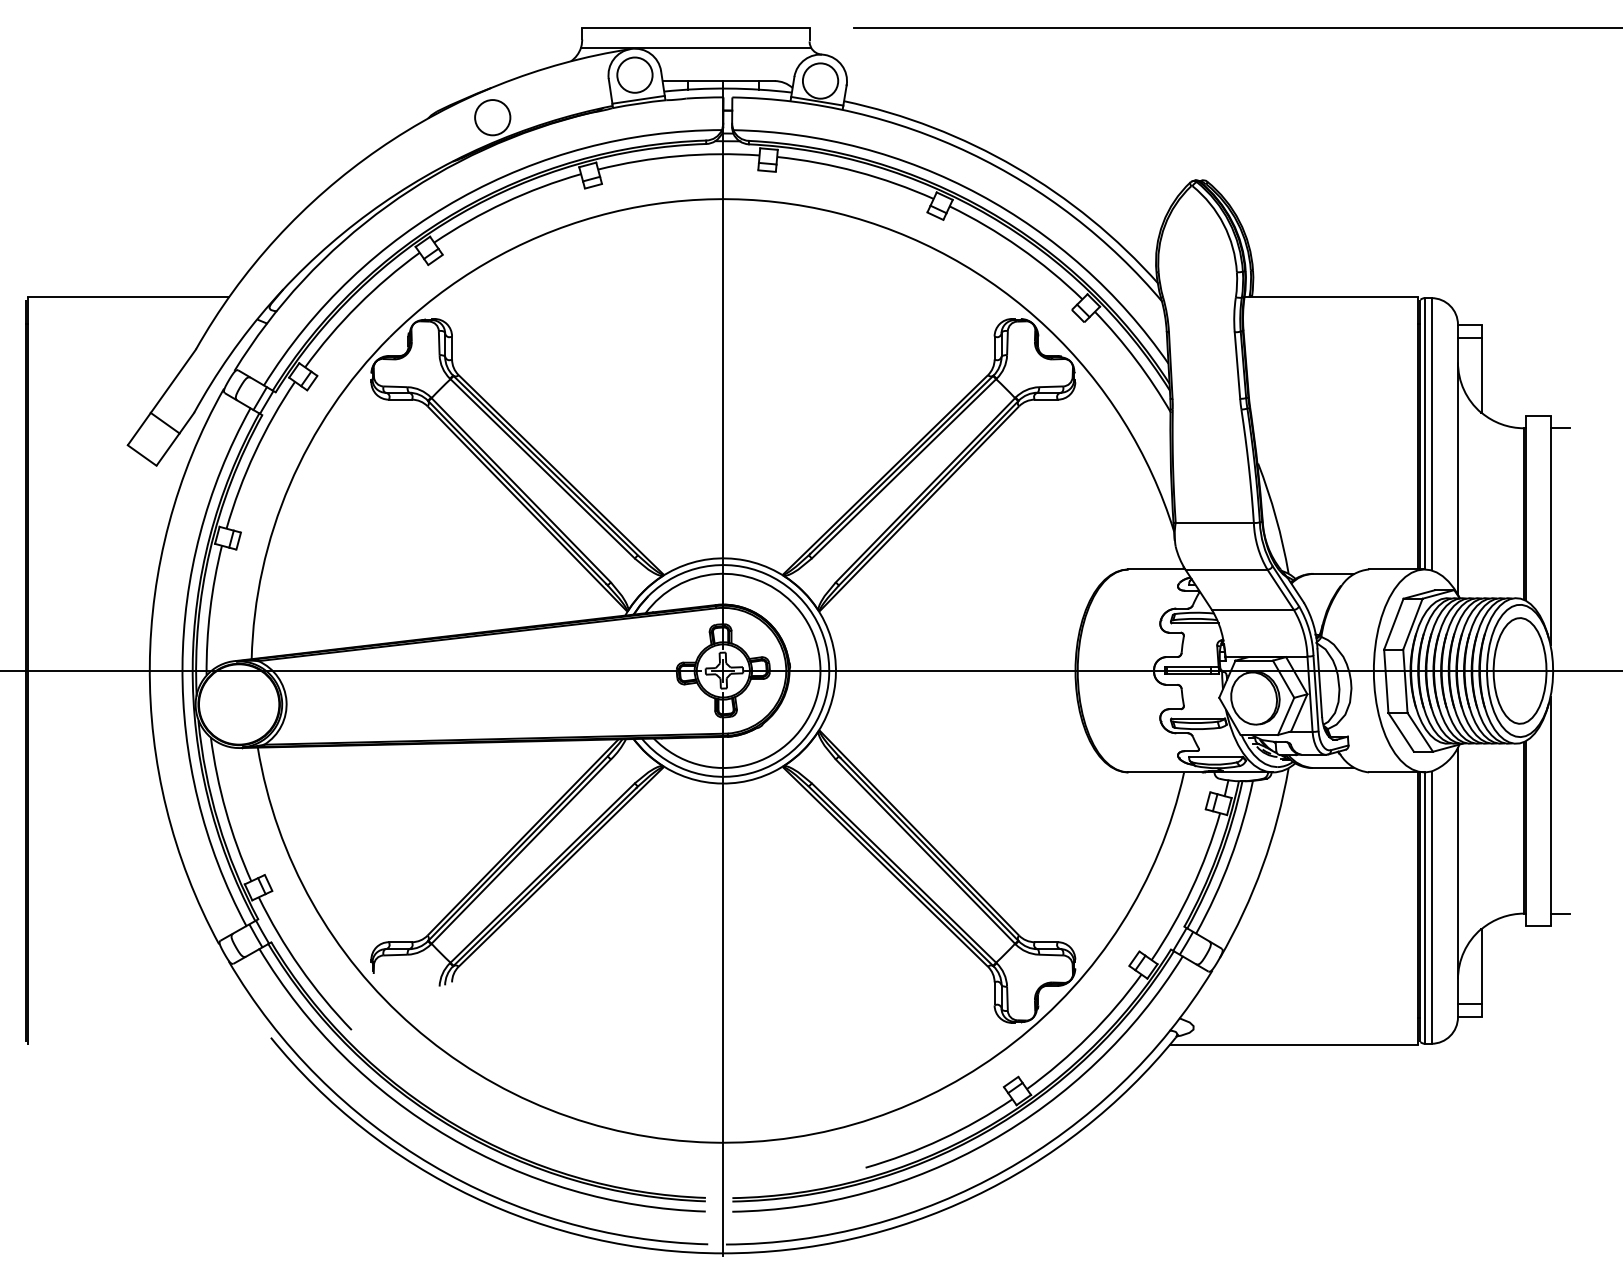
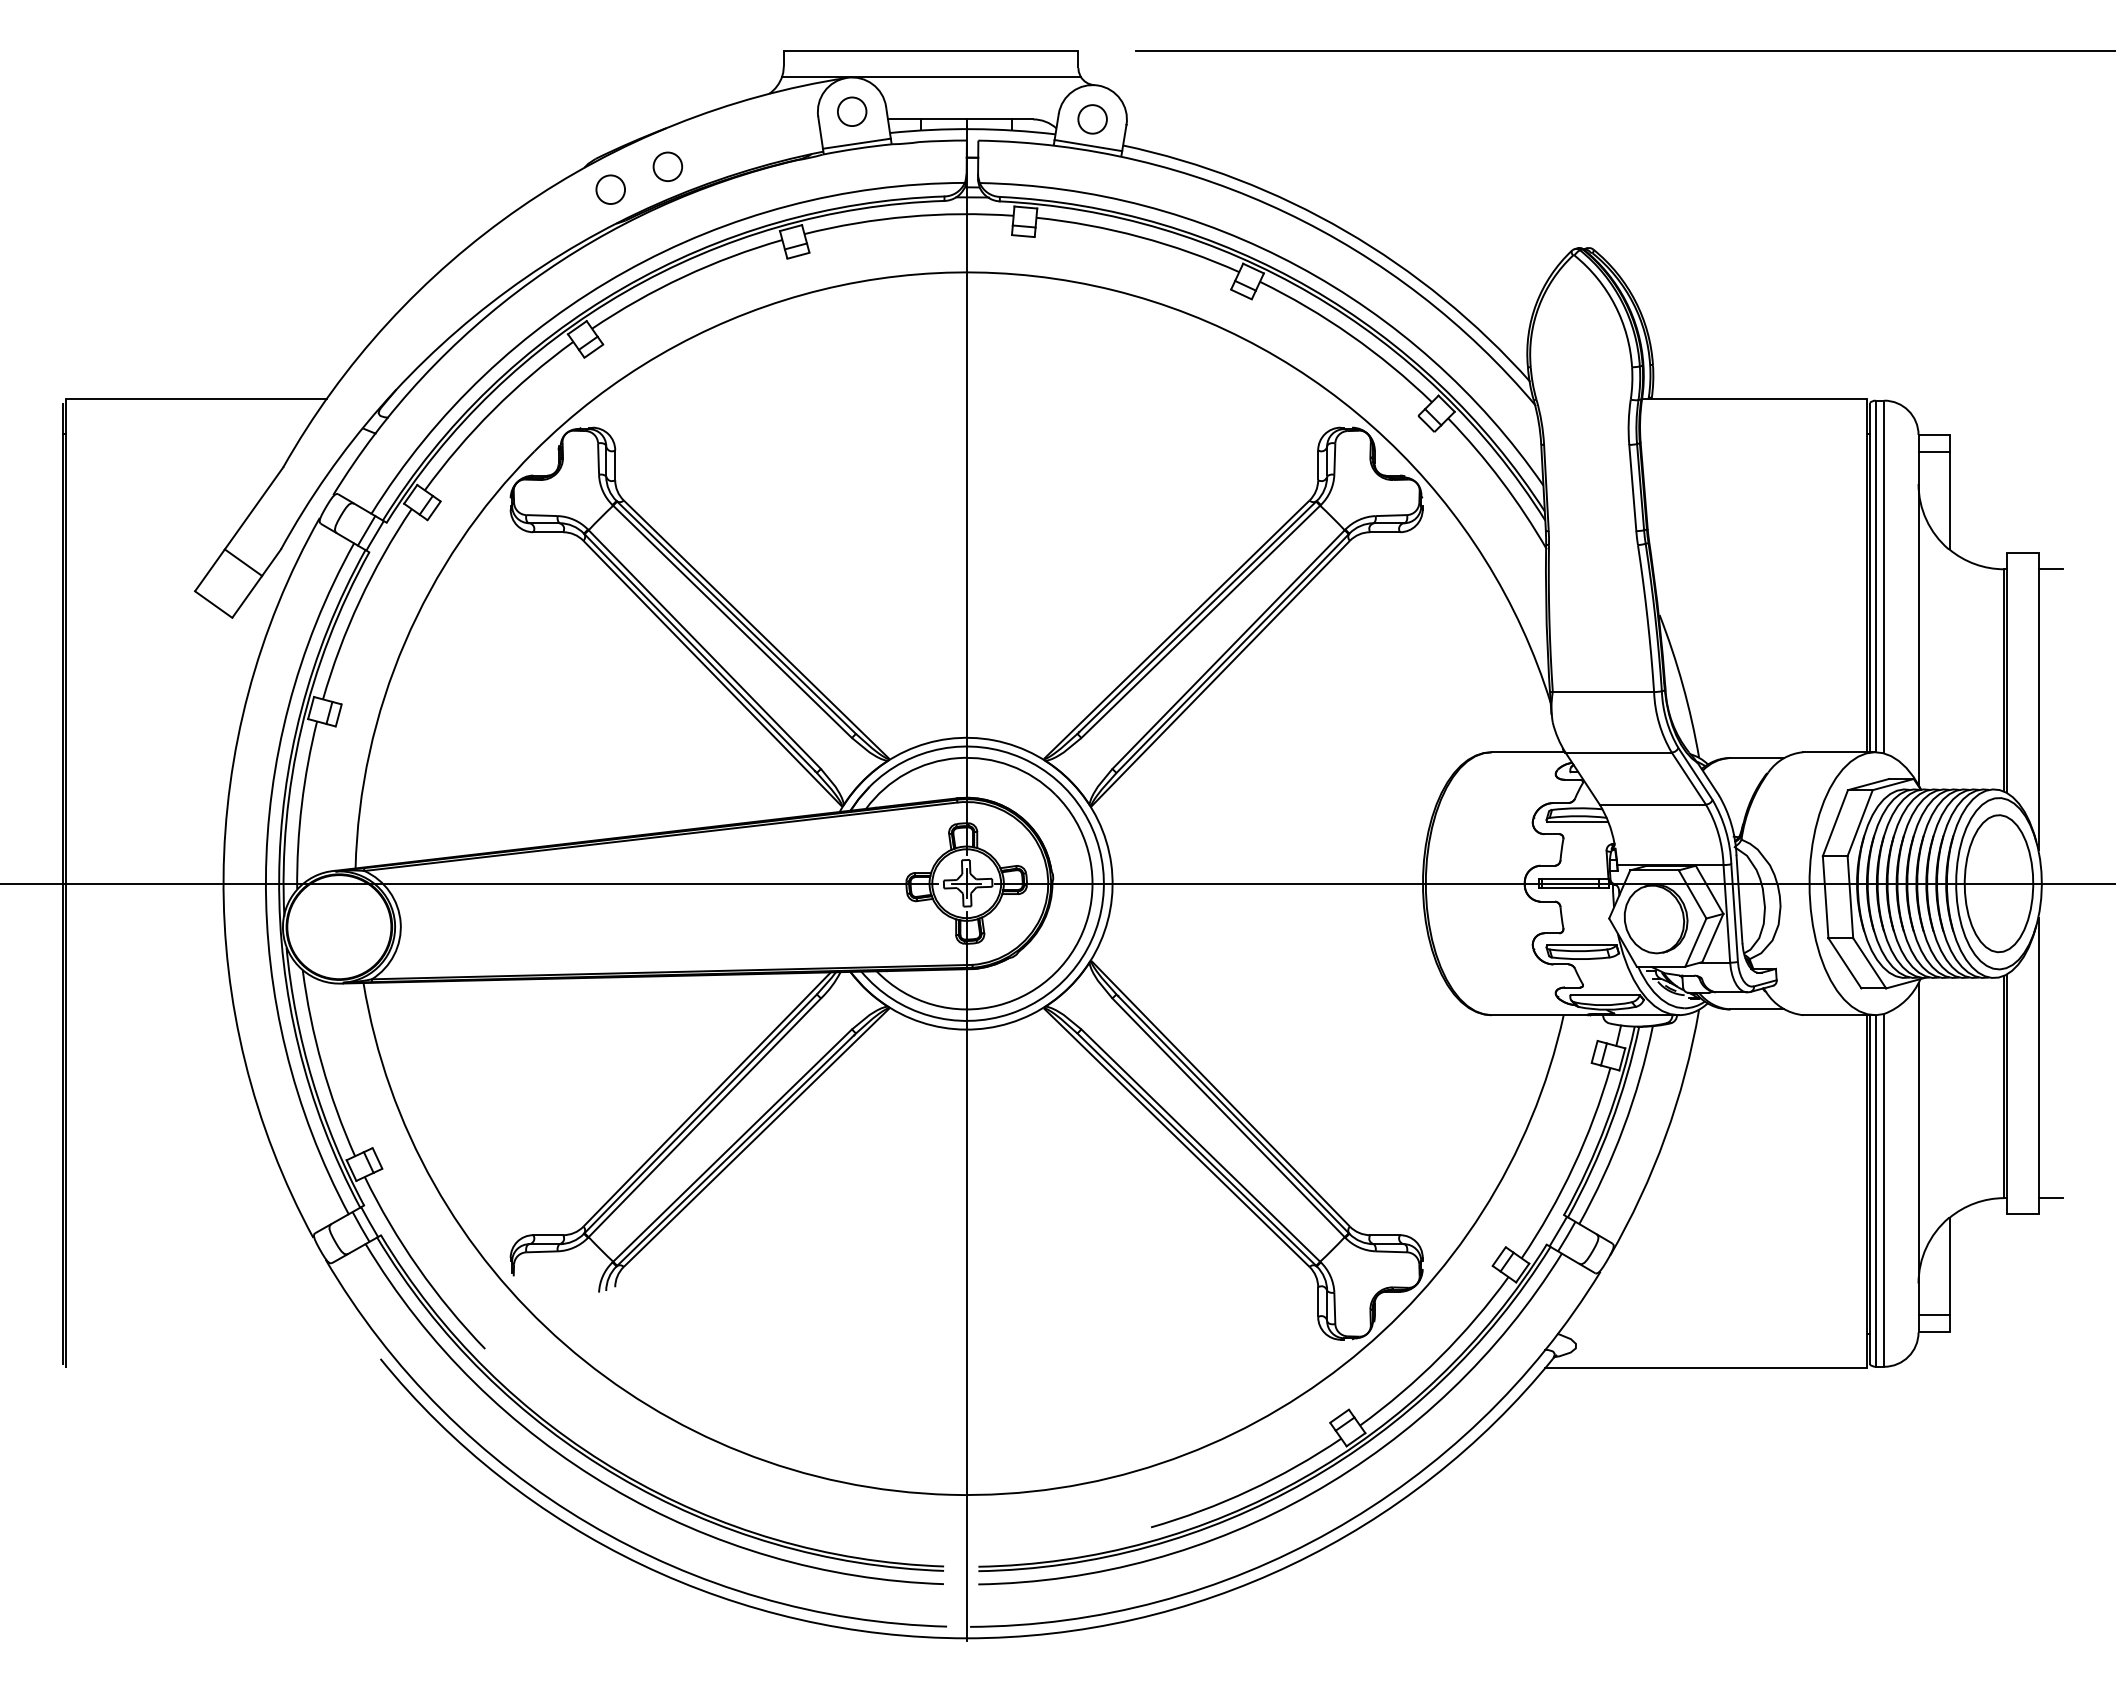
circle: (634, 74) -> (851, 111), size x0.62
circle: (820, 81) -> (1092, 119), size x0.62
circle: (492, 117) -> (667, 166), size x0.62
circle: (448, 135) -> (610, 189), added

